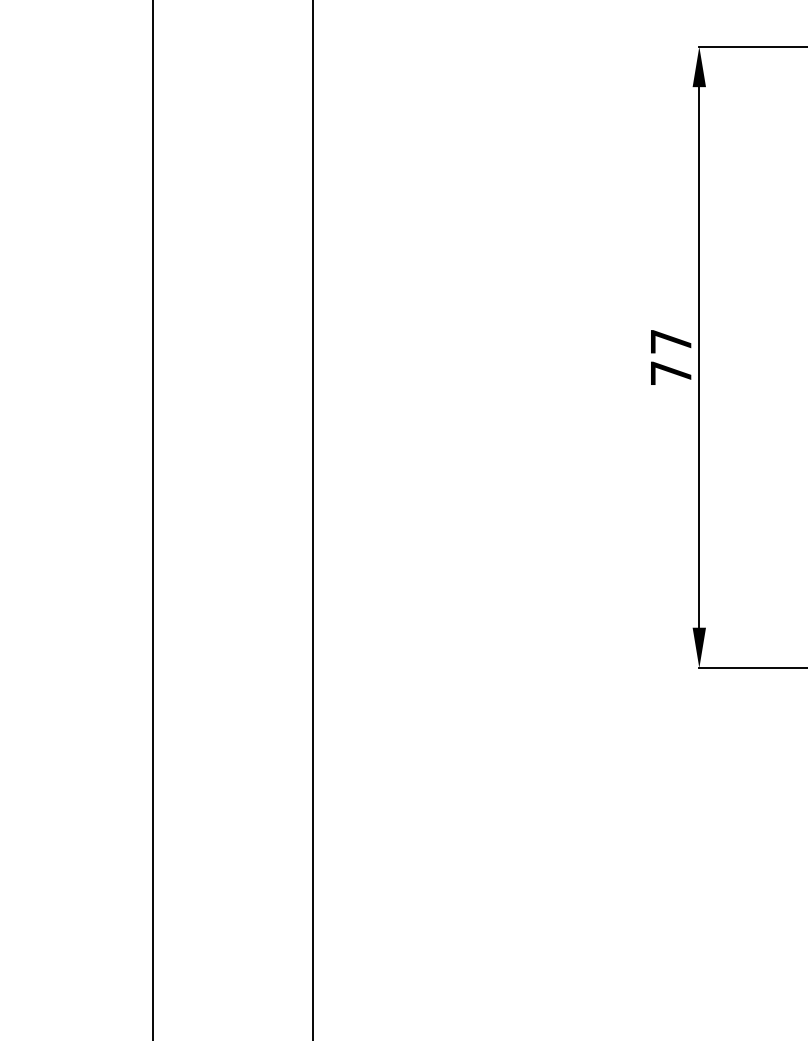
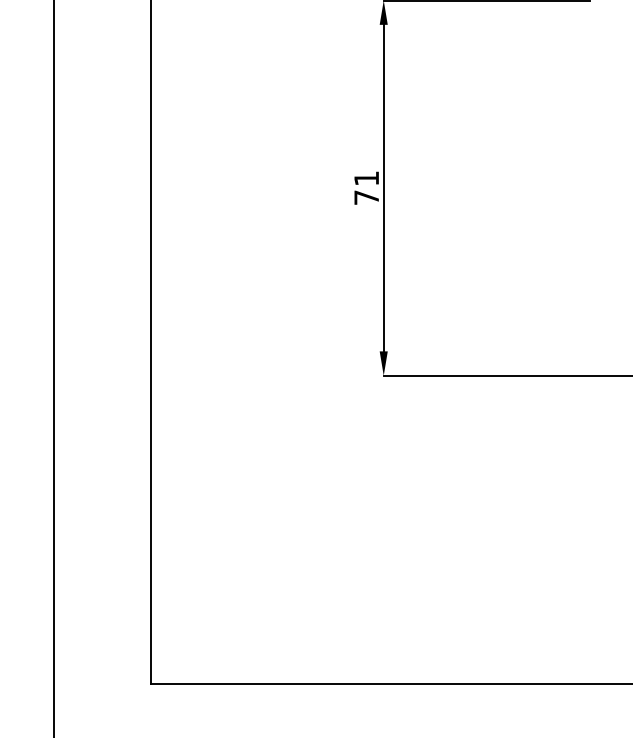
text: (670, 341) -> (366, 178), 77 -> 71

